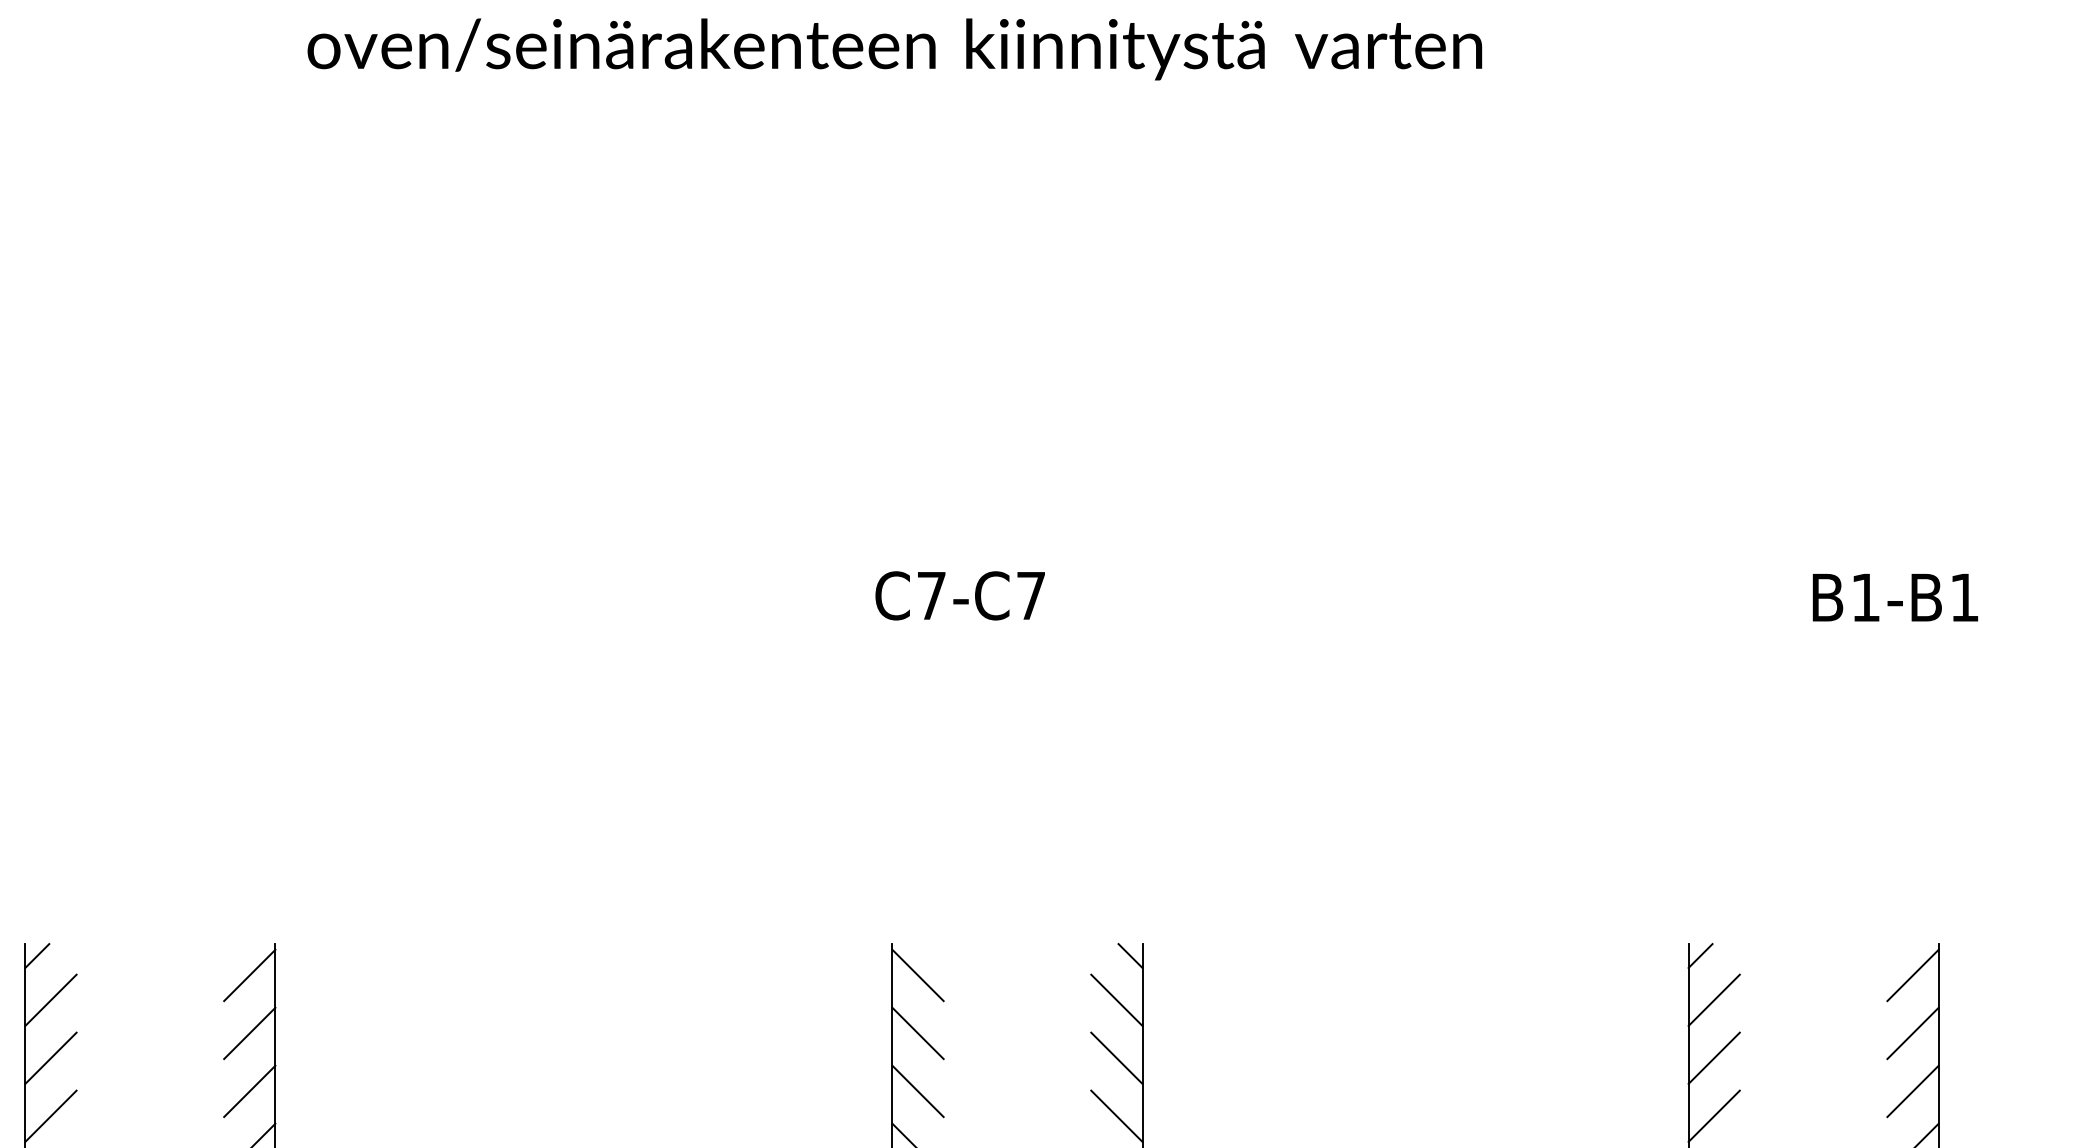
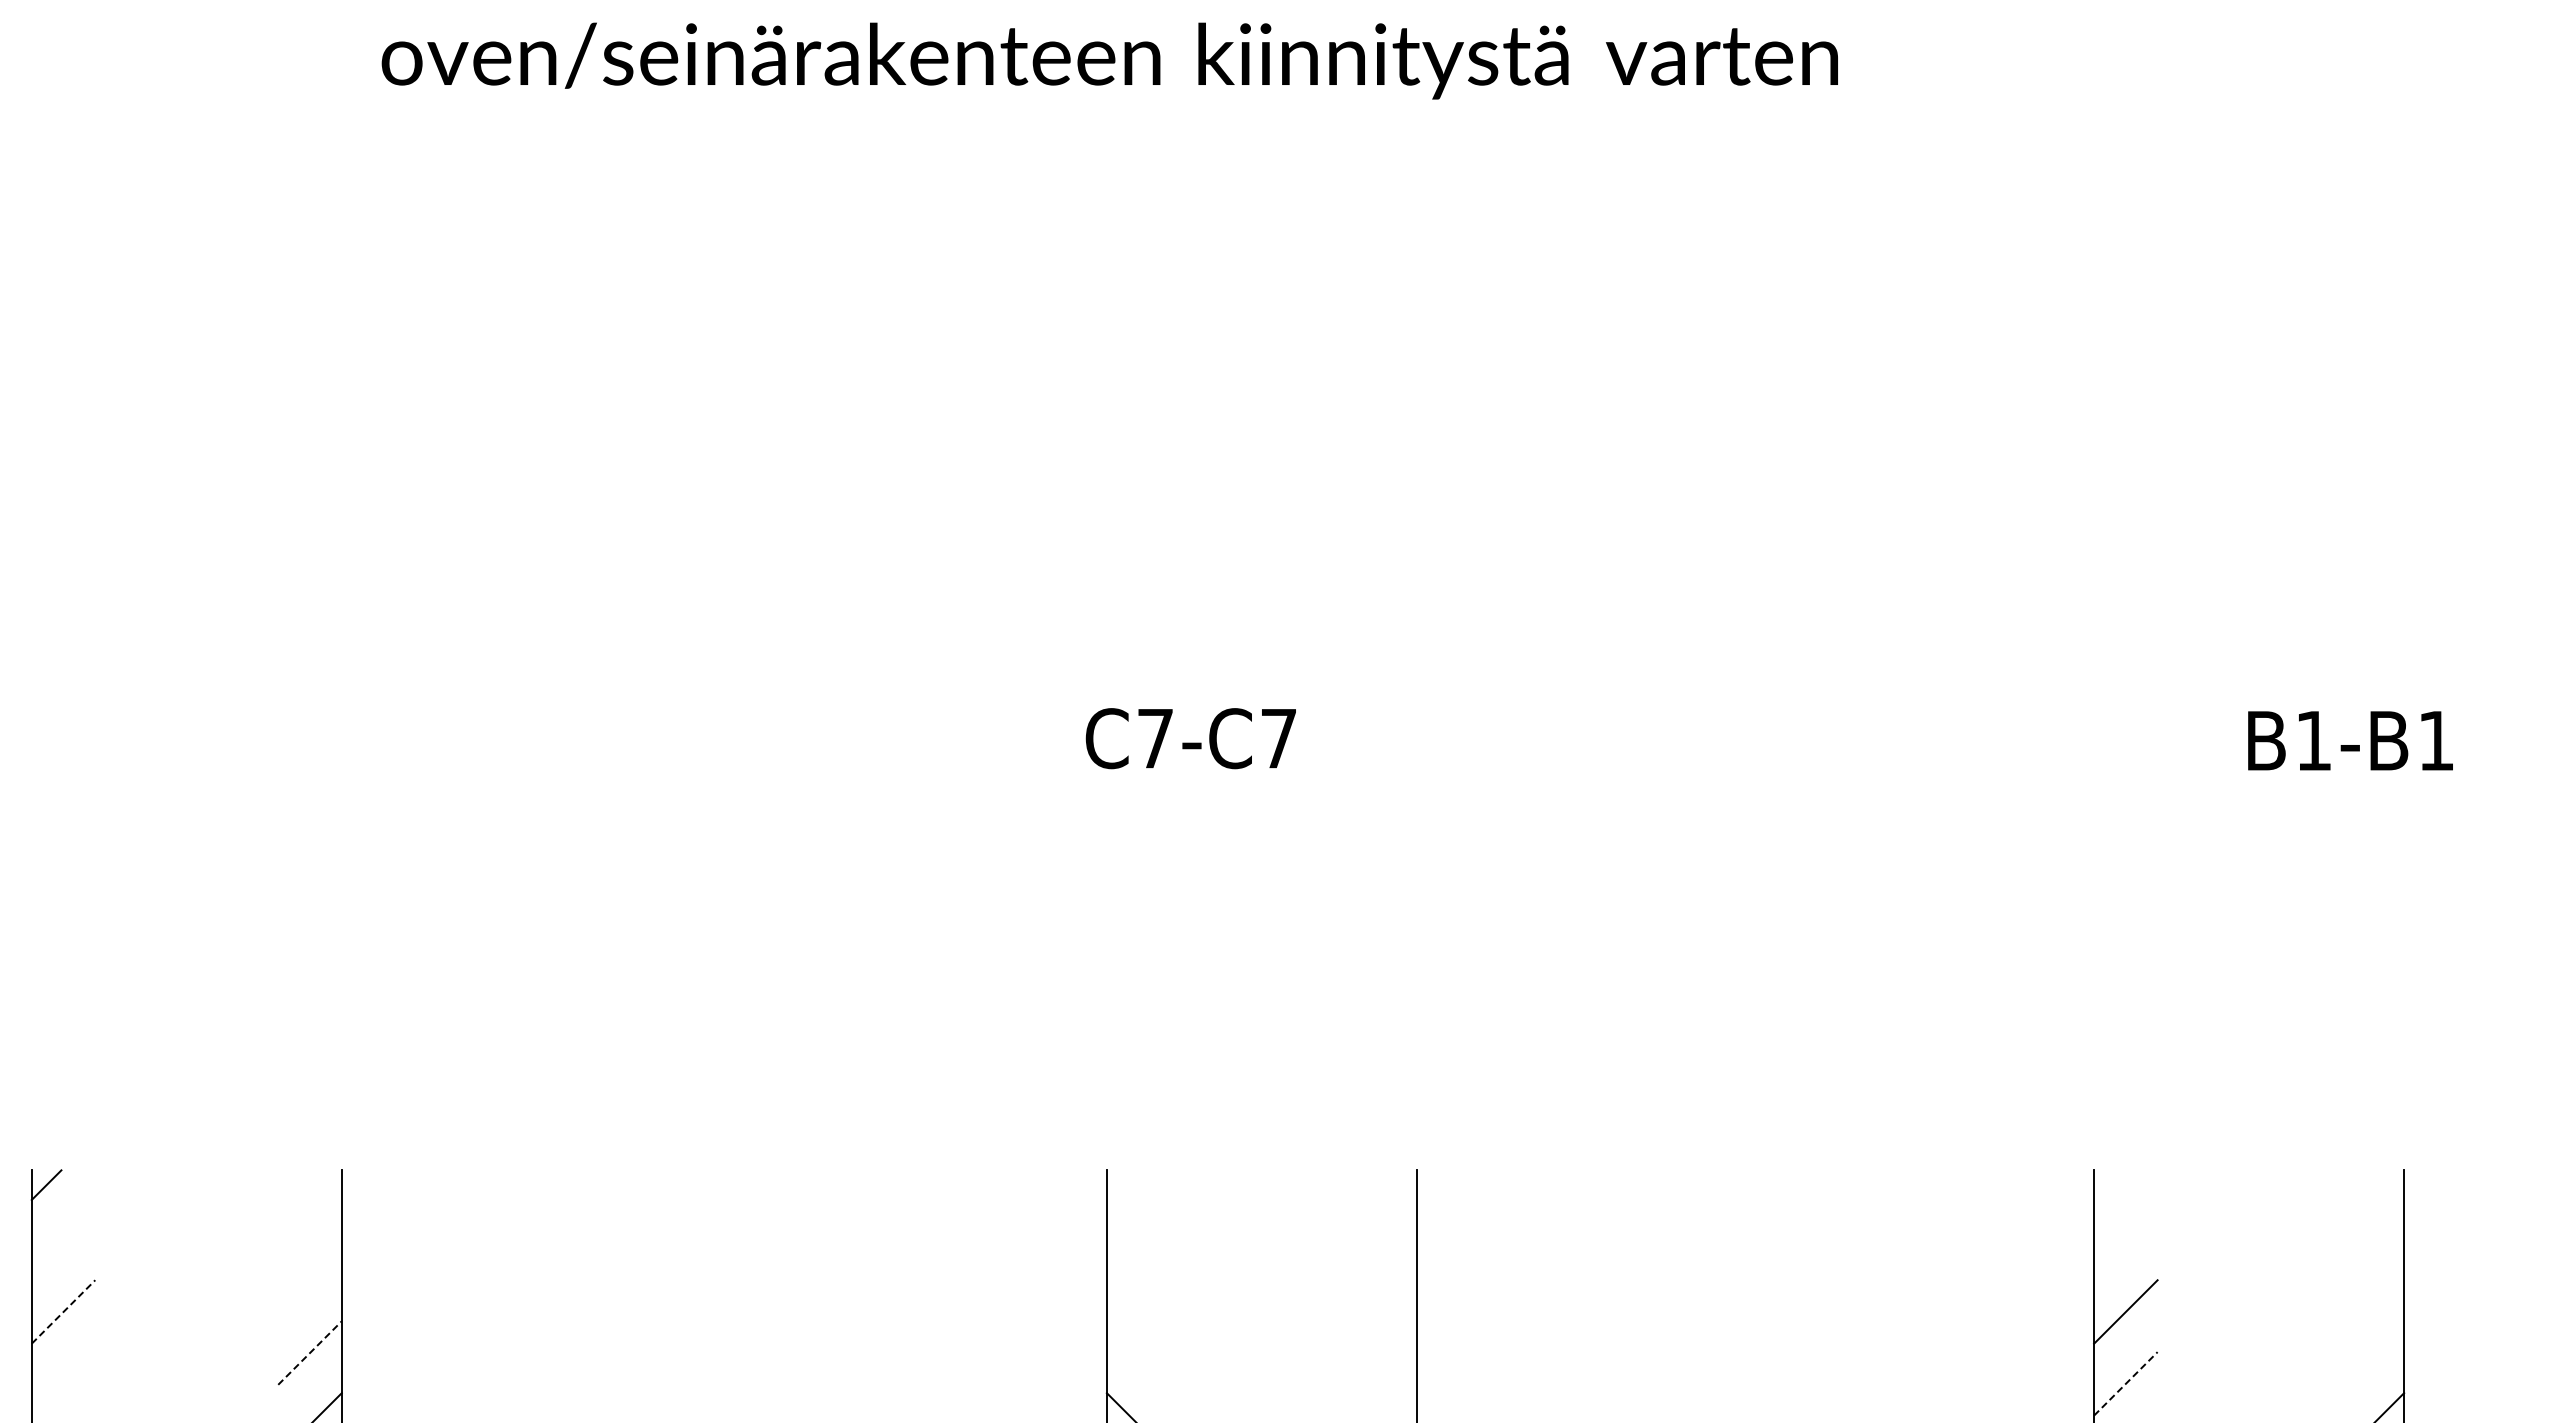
line: (1130, 955) -> (1401, 1184), removed
line: (1700, 955) -> (2108, 1184), removed
line: (249, 975) -> (309, 1209), removed
line: (917, 975) -> (1138, 1209), removed
line: (1913, 975) -> (2372, 1209), removed
line: (50, 999) -> (63, 1239), removed
line: (1116, 999) -> (1384, 1239), removed
line: (1713, 999) -> (2125, 1239), removed
line: (249, 1032) -> (309, 1280), removed
line: (917, 1032) -> (1138, 1280), removed
line: (1913, 1032) -> (2372, 1280), removed
line: (1116, 1057) -> (1384, 1311), removed
line: (50, 1058) -> (63, 1312), solid -> dashed
line: (917, 1090) -> (1138, 1352), removed
line: (1913, 1090) -> (2372, 1352), removed
line: (250, 1091) -> (310, 1353), solid -> dashed
line: (50, 1115) -> (63, 1383), removed
line: (1116, 1115) -> (1384, 1383), removed
line: (1713, 1115) -> (2125, 1383), solid -> dashed

